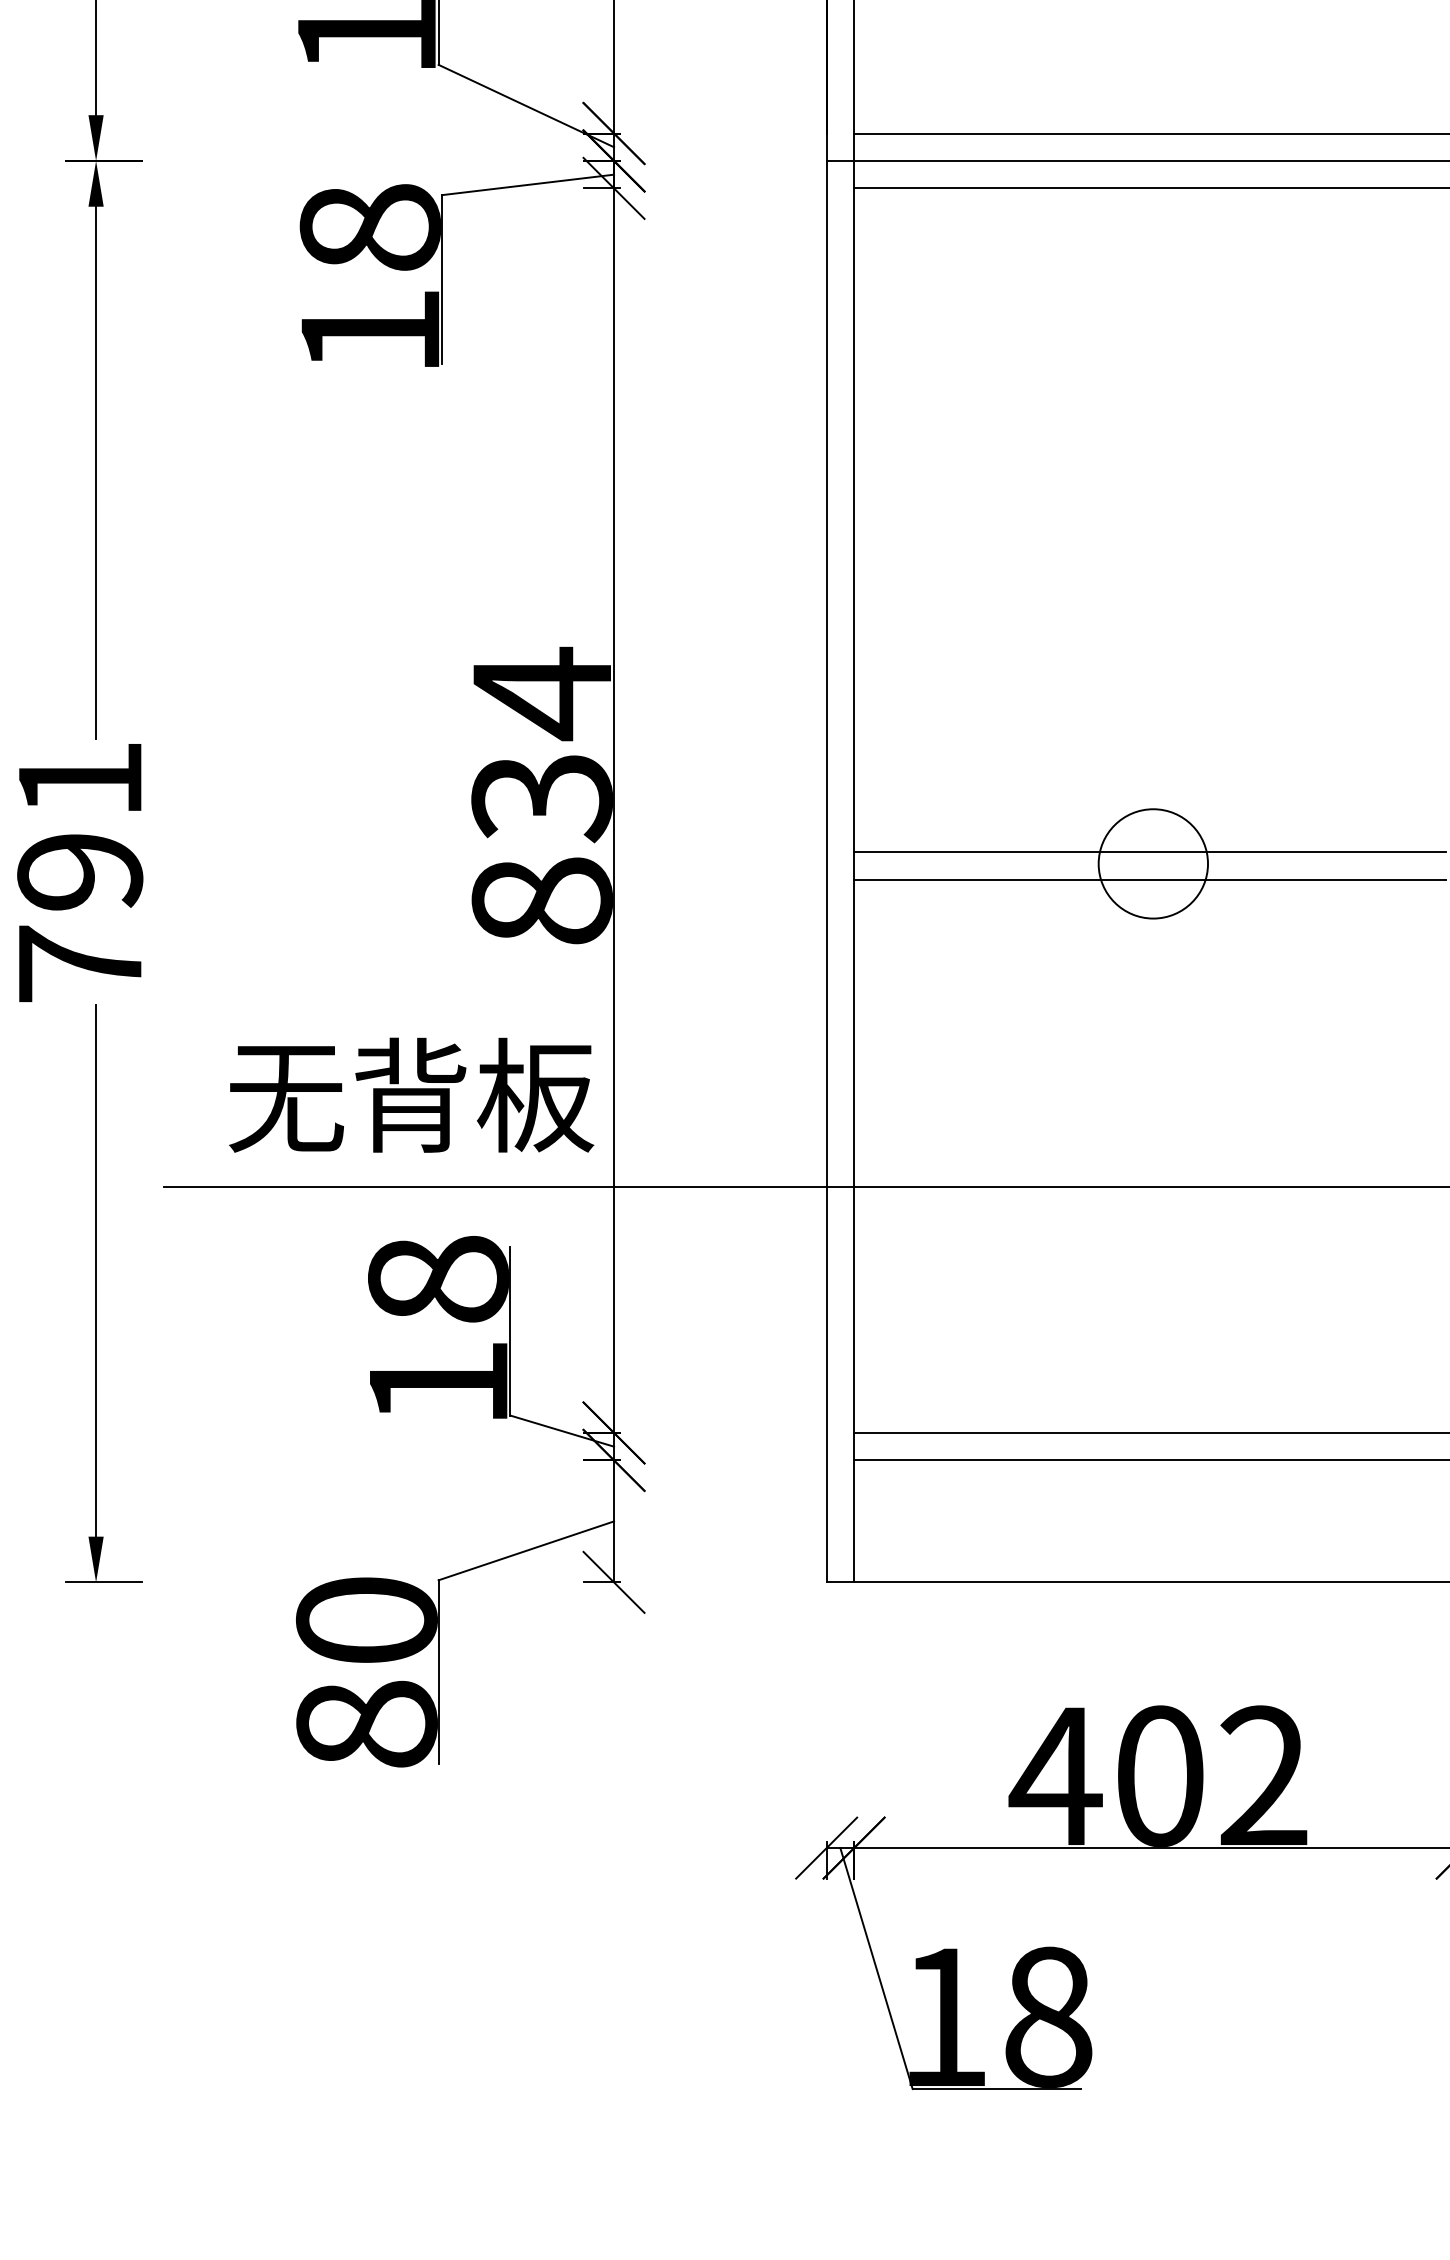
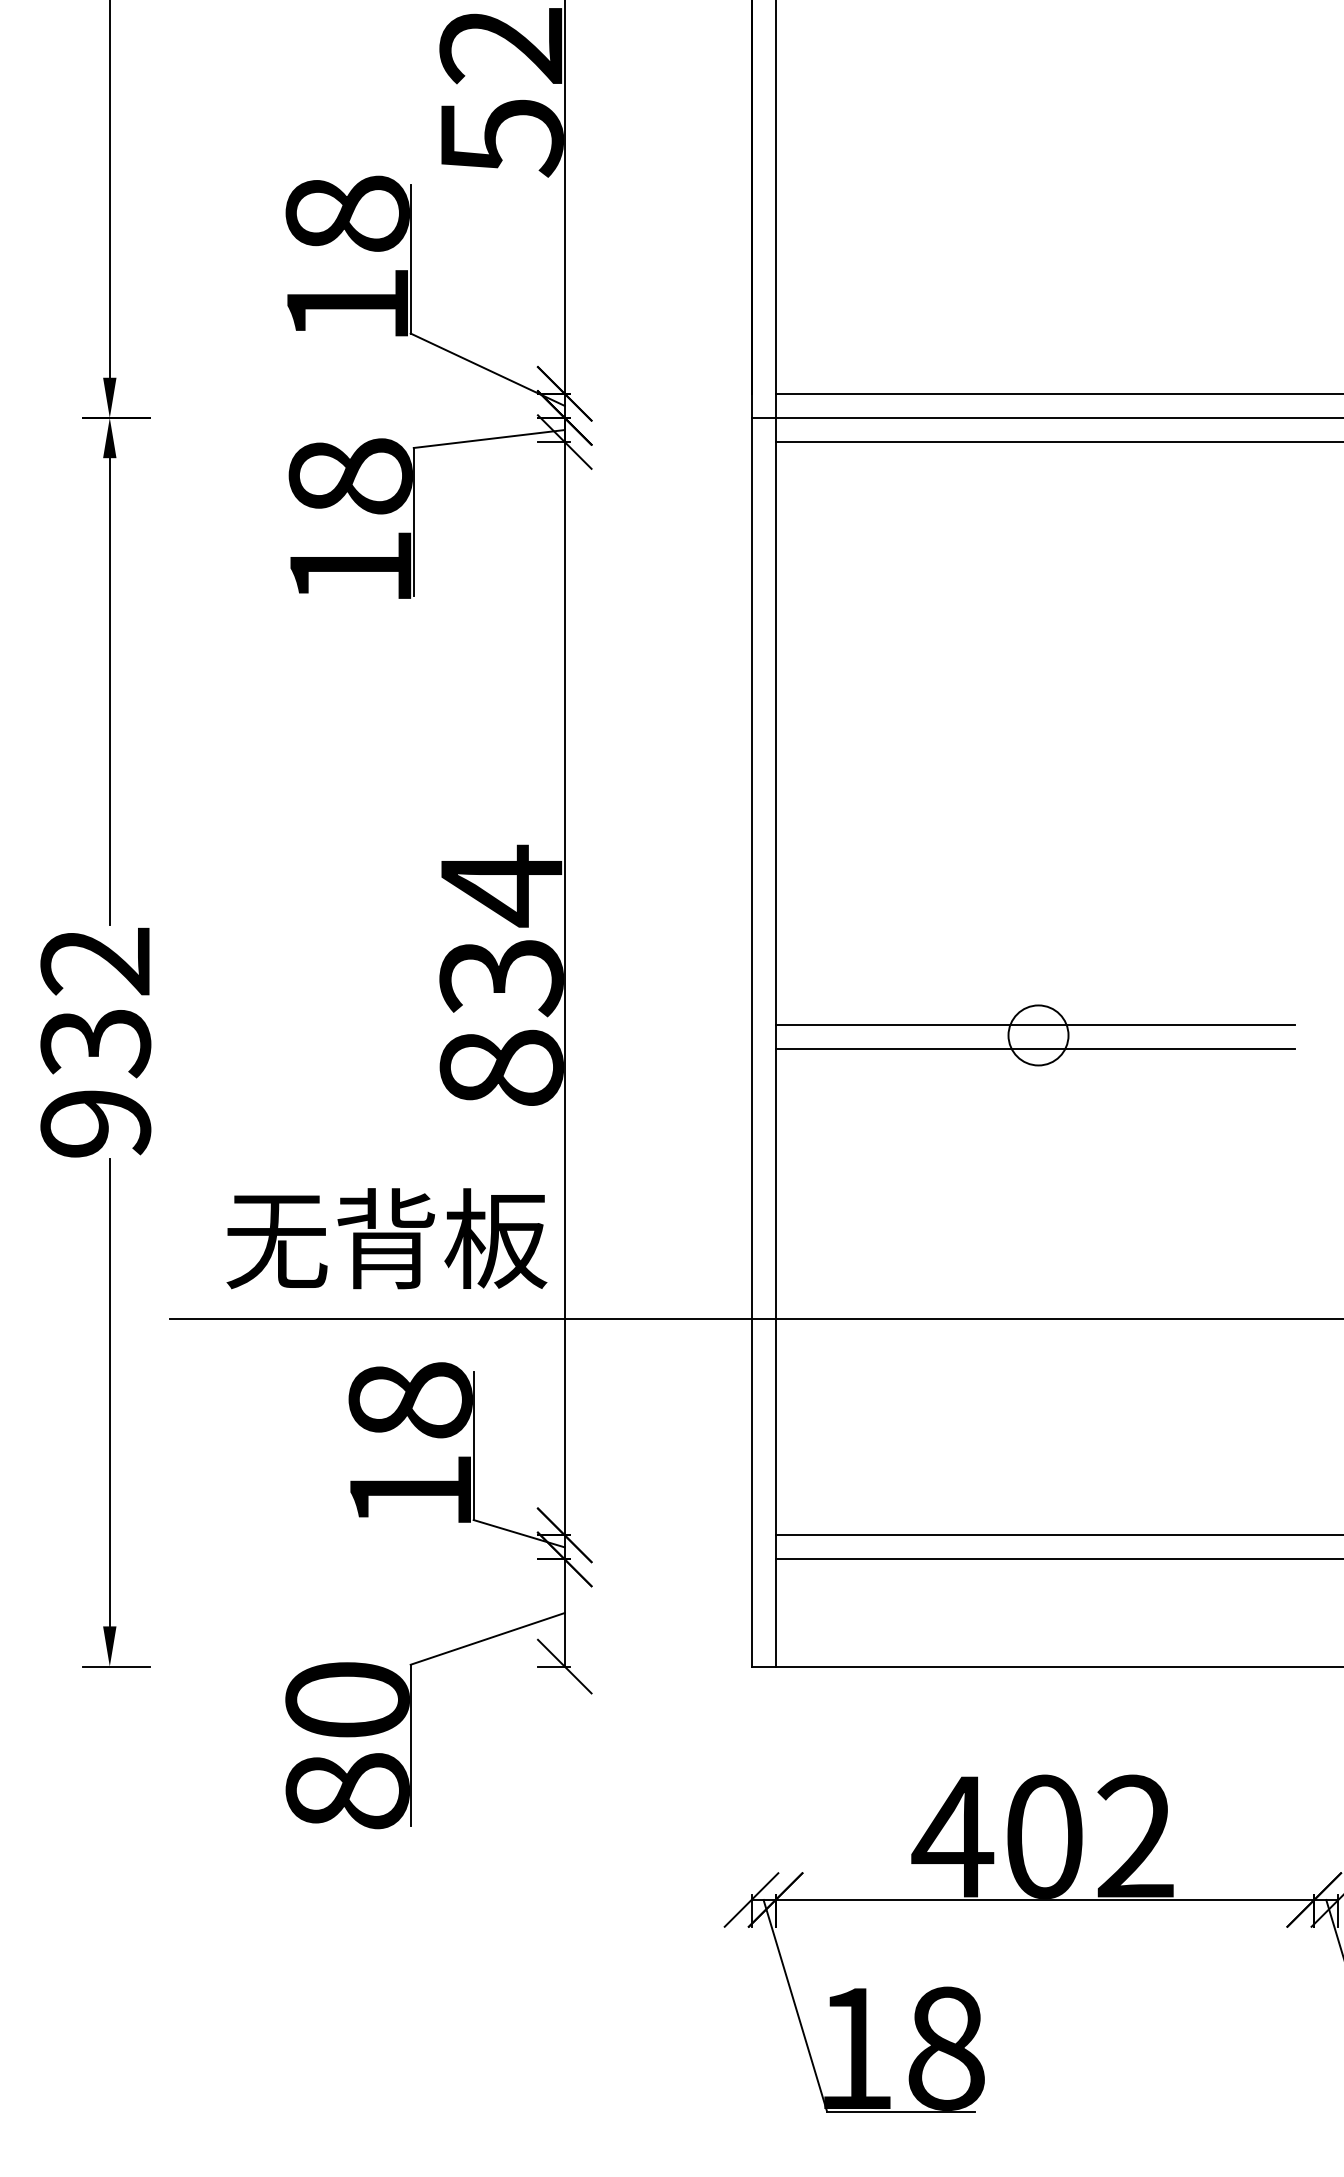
circle: (1153, 863) -> (1038, 1035), size x0.62
text: (79, 871) -> (95, 1042), 791 -> 932

